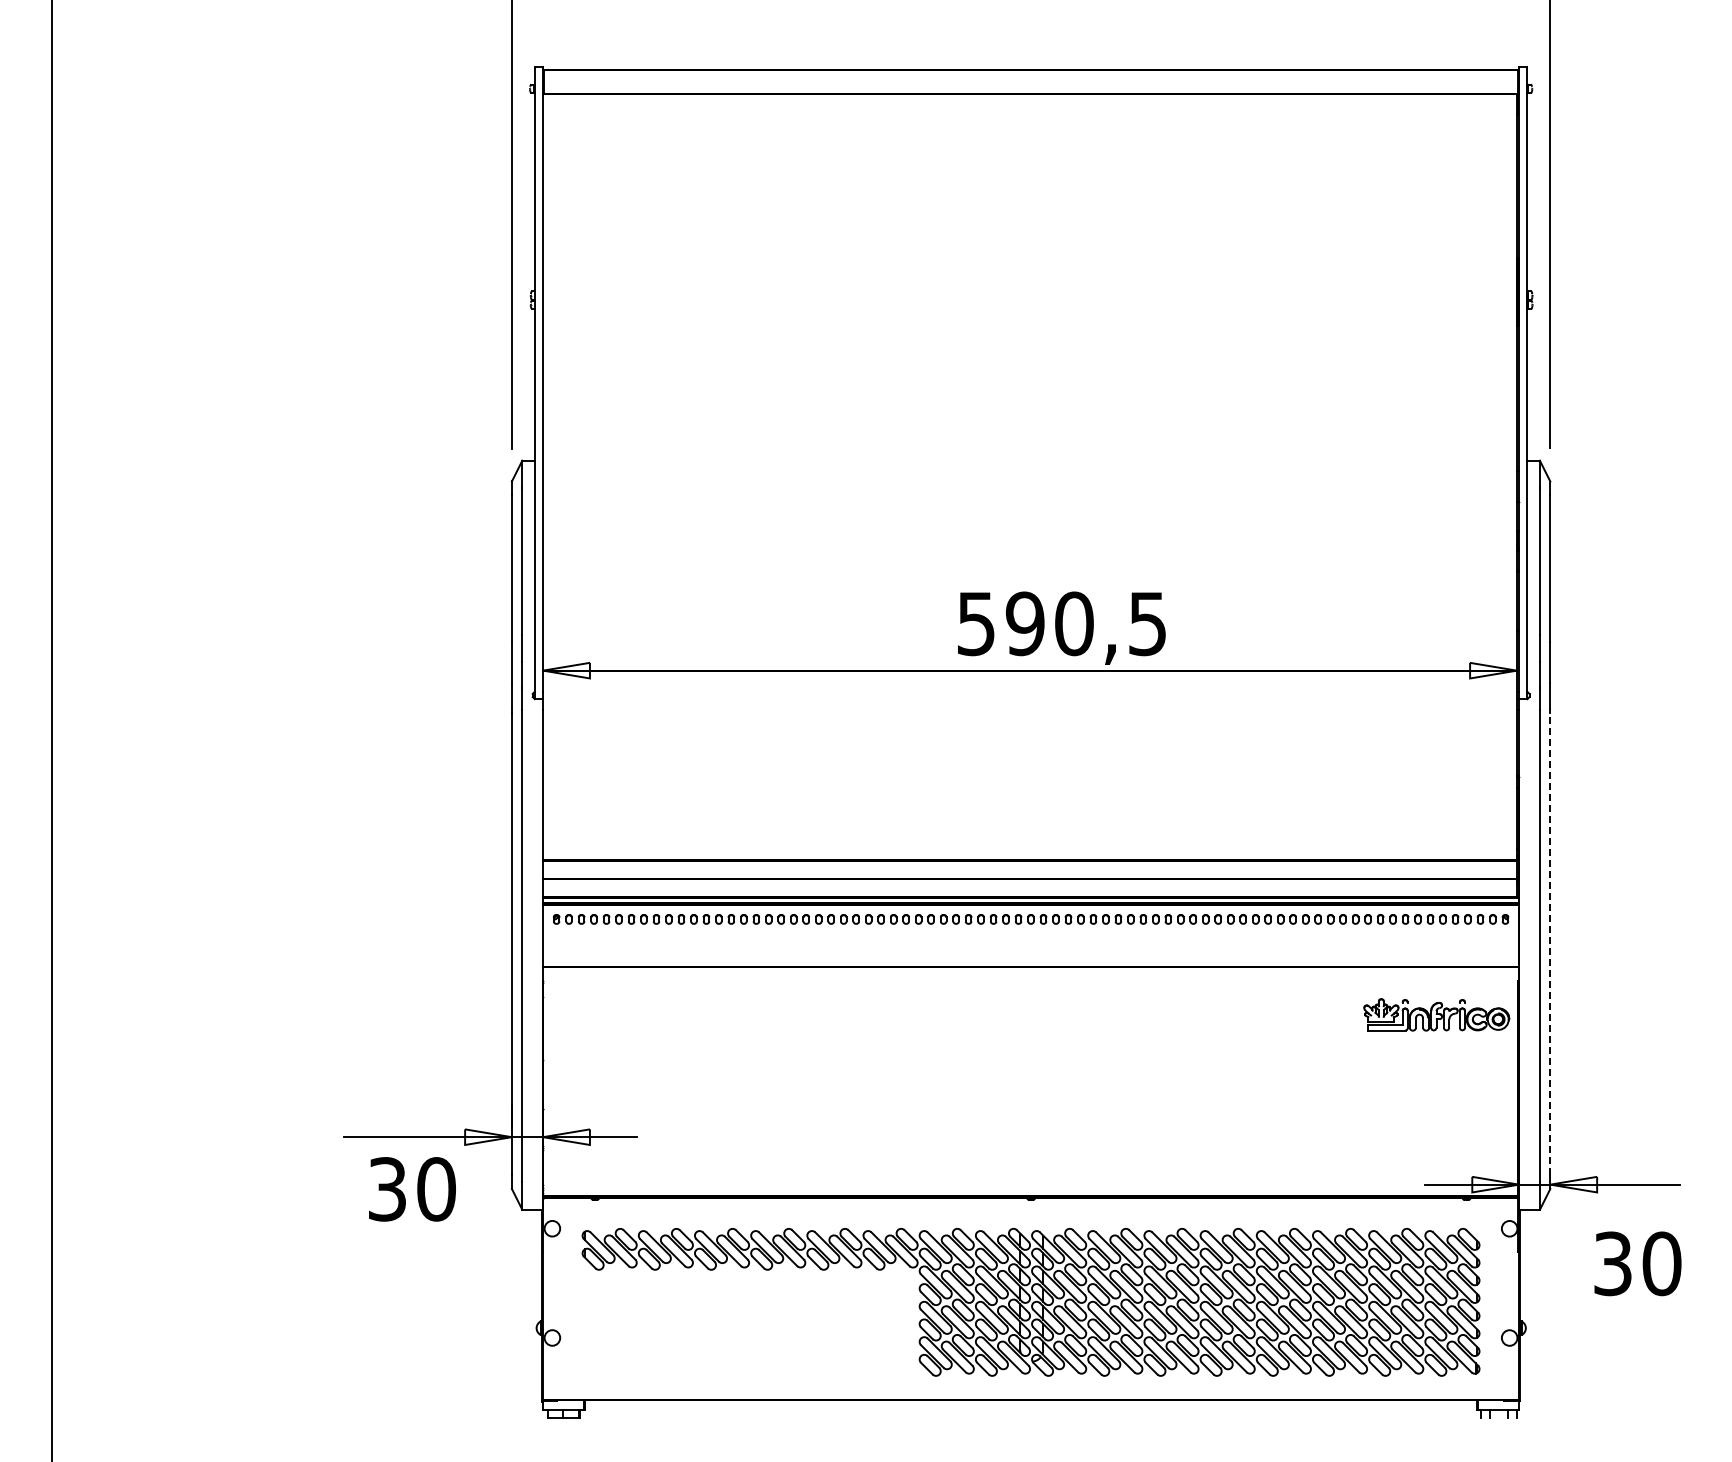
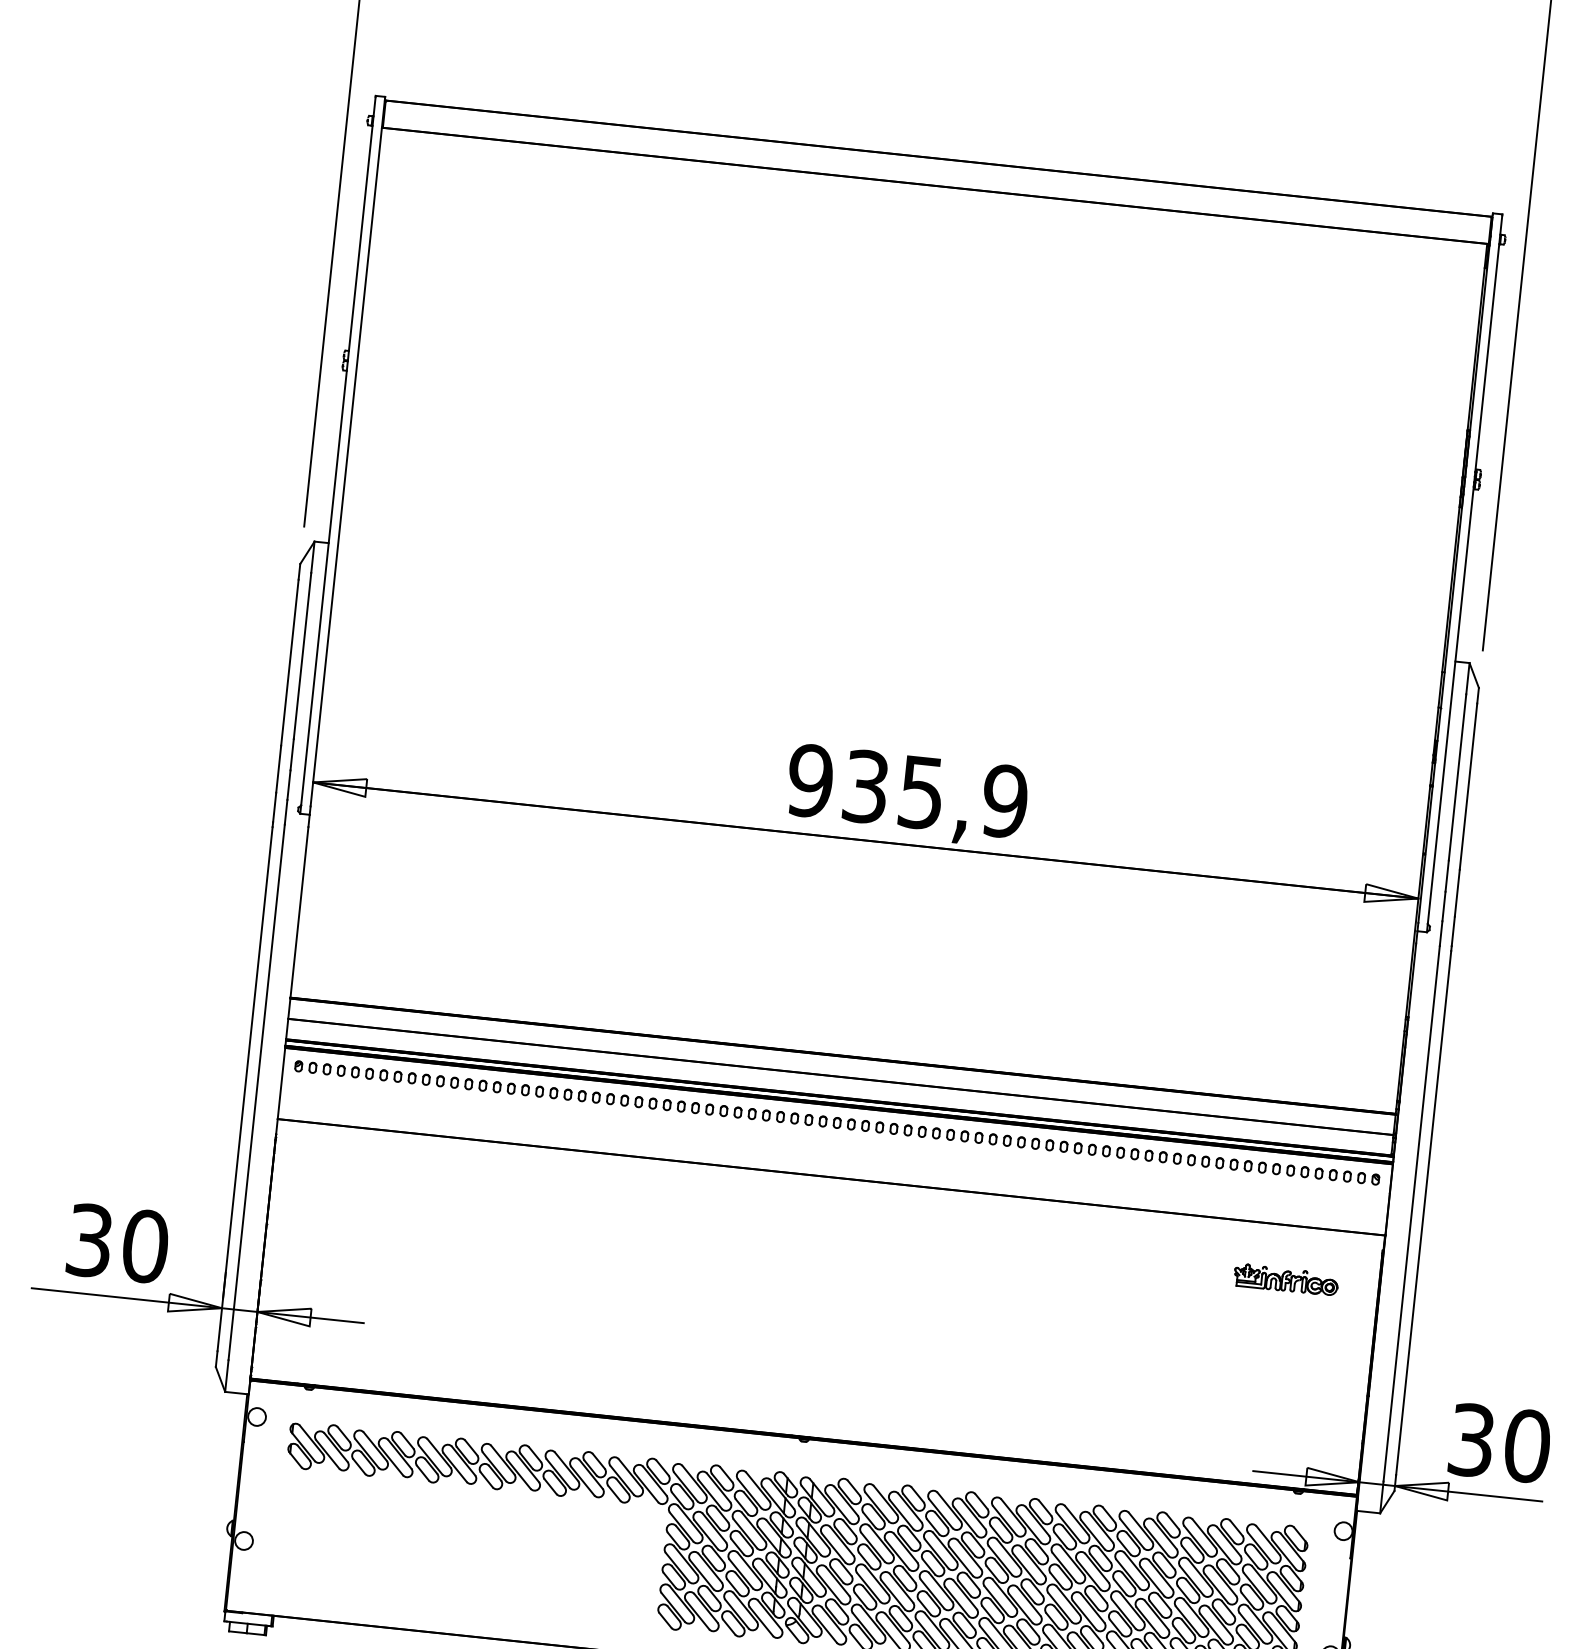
text: (1061, 623) -> (907, 790), 590,5 -> 935,9
line: (1550, 944) -> (1423, 1213), dashed -> solid
part: (1436, 1014) -> (1286, 1279), size x0.62
text: (412, 1189) -> (118, 1243), moved
text: (1637, 1263) -> (1499, 1442), moved

